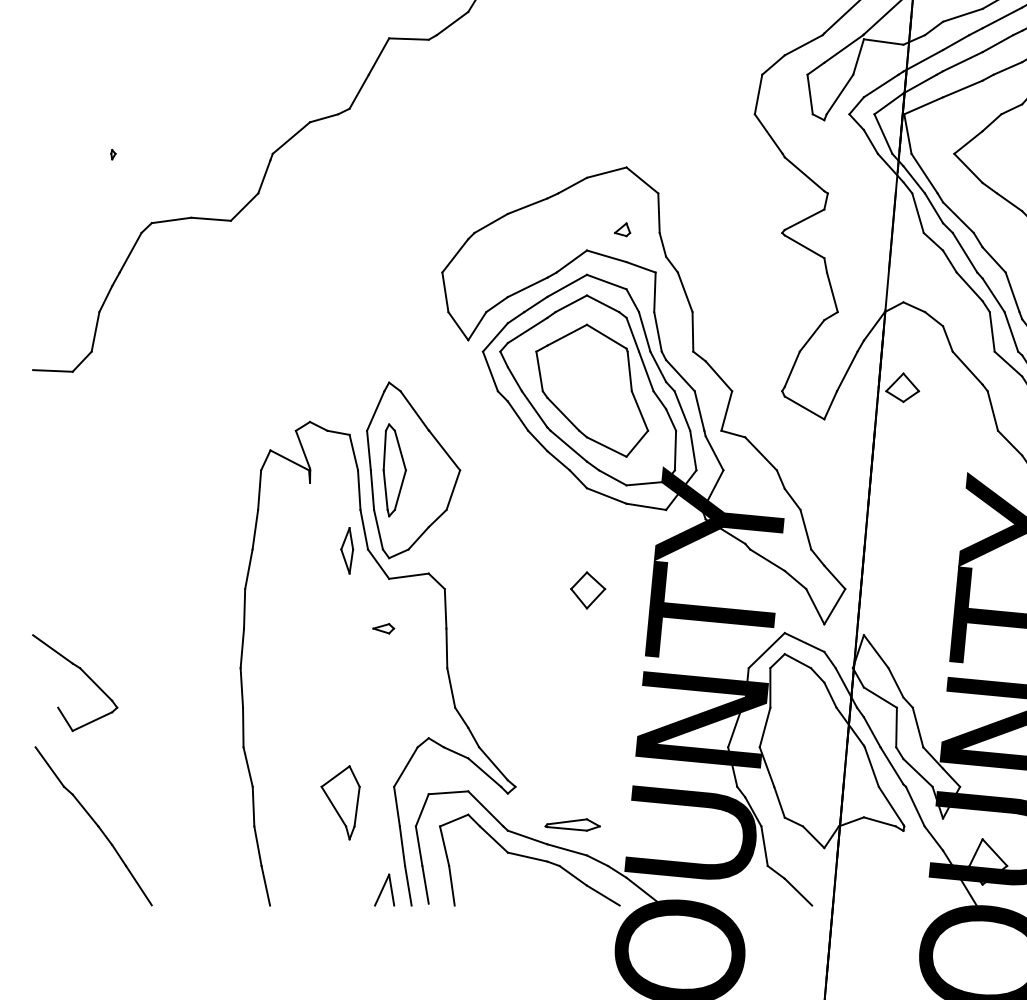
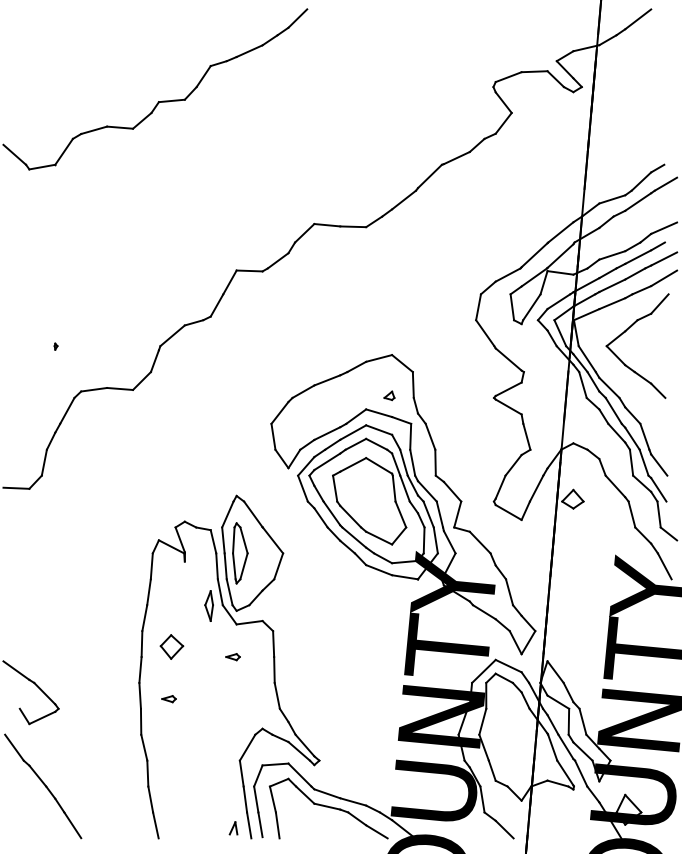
part: (587, 589) -> (171, 646), moved
part: (285, 693) -> (168, 699), added
part: (340, 803) -> (204, 771), removed
part: (572, 824) -> (356, 785), removed
part: (384, 890) -> (233, 828), size x0.6

